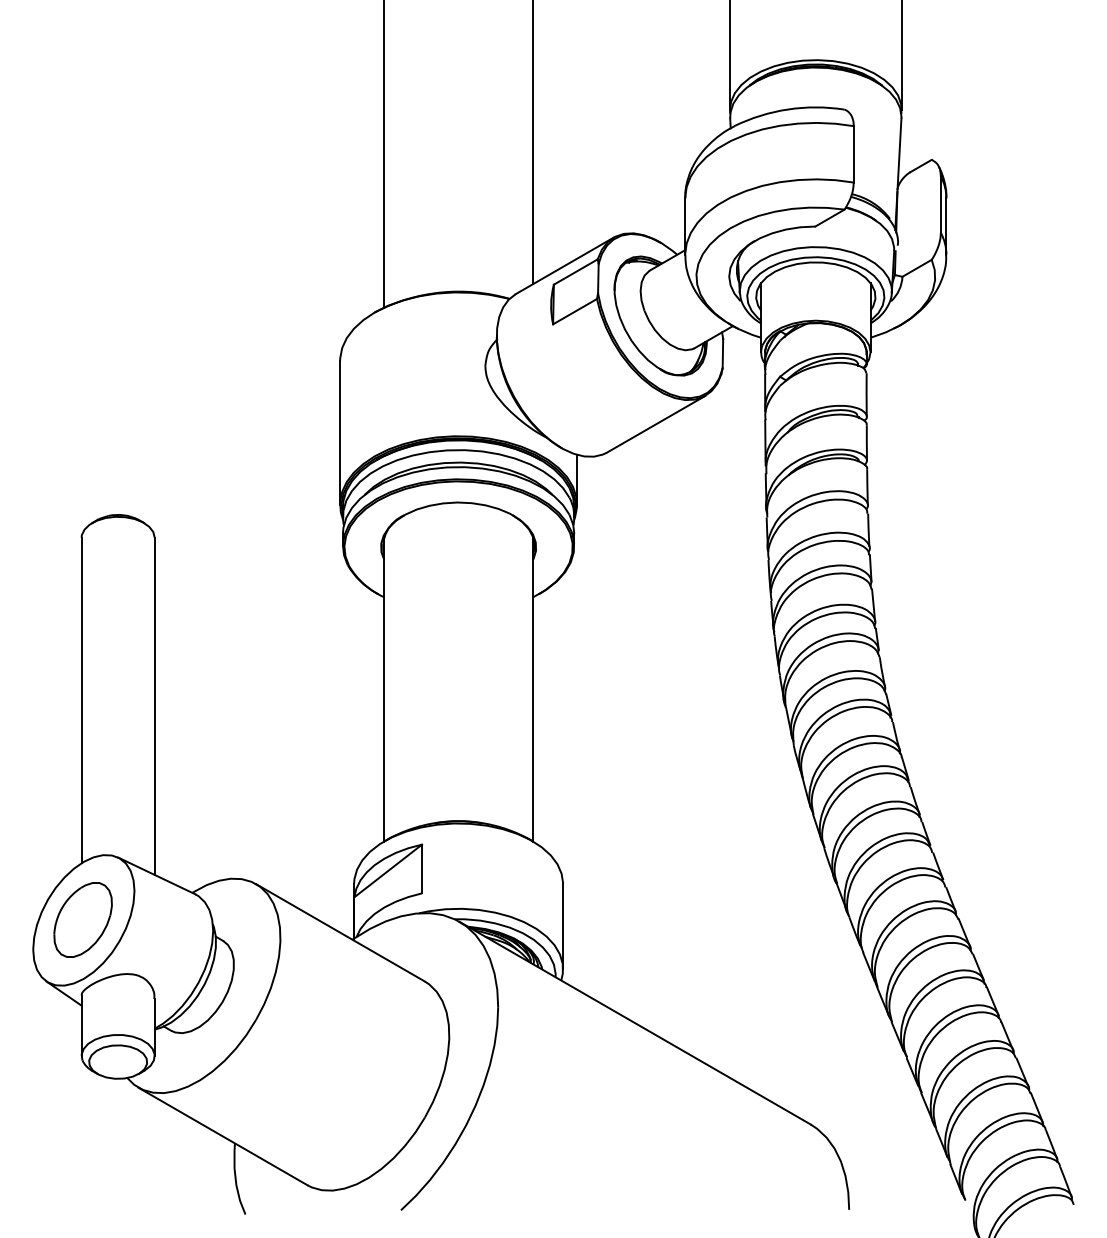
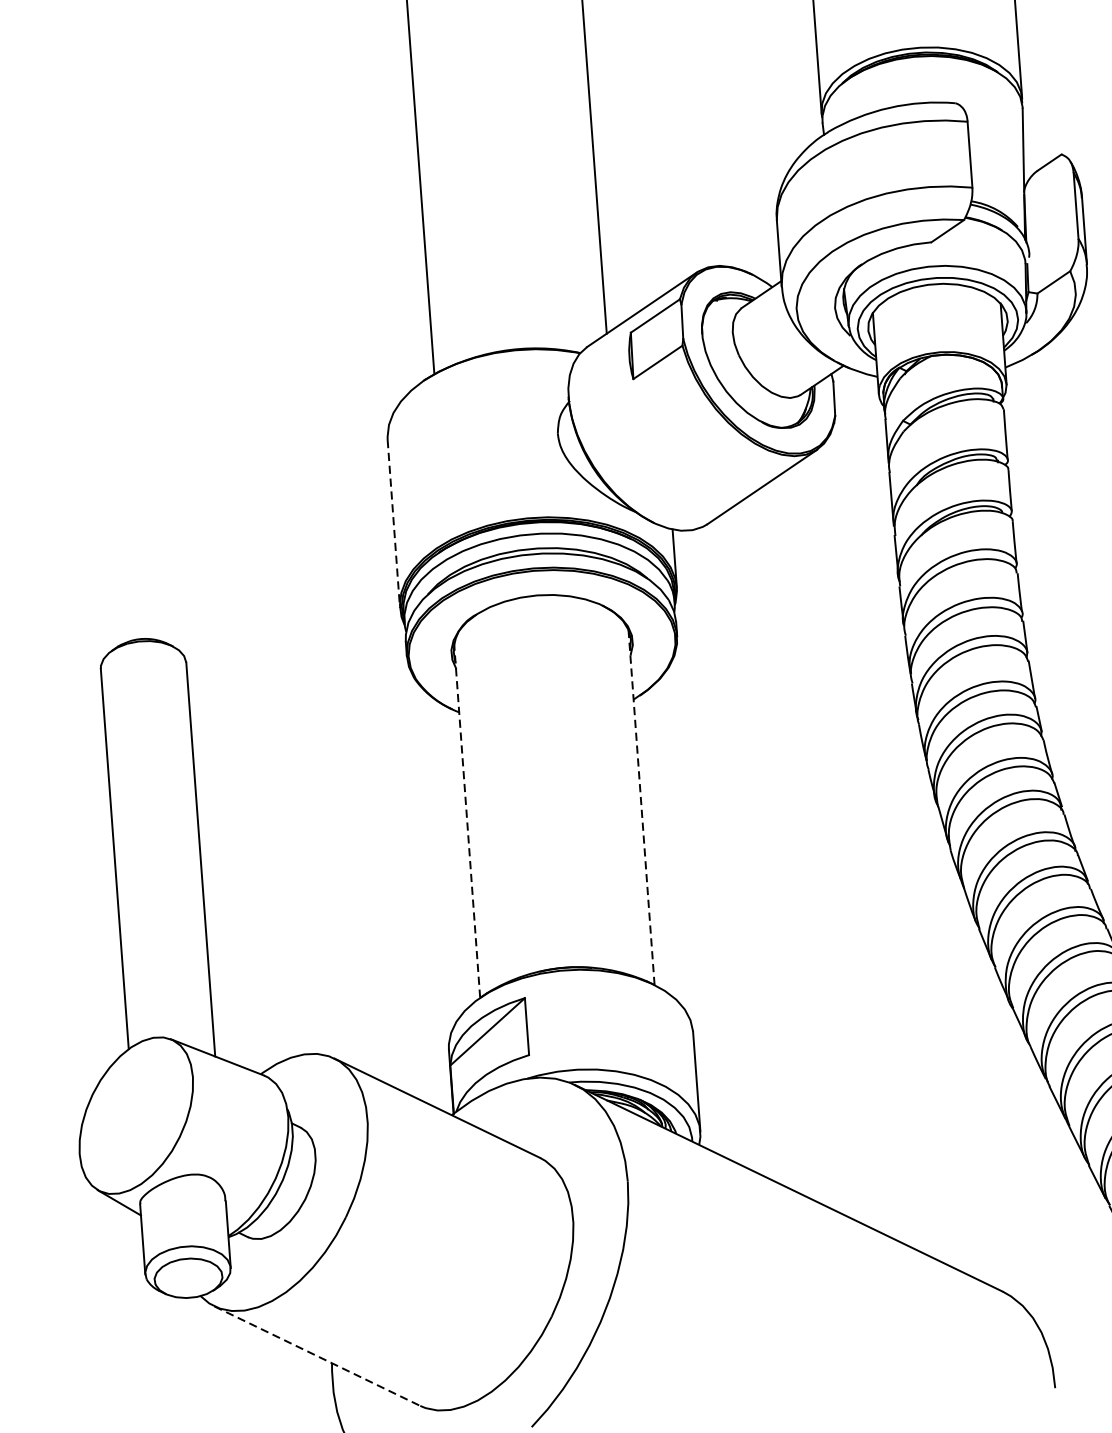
line: (340, 432) -> (394, 523), solid -> dashed
line: (533, 689) -> (641, 807), solid -> dashed
line: (383, 690) -> (466, 821), solid -> dashed
part: (82, 919) -> (134, 1114), removed
line: (223, 1136) -> (317, 1356), solid -> dashed

